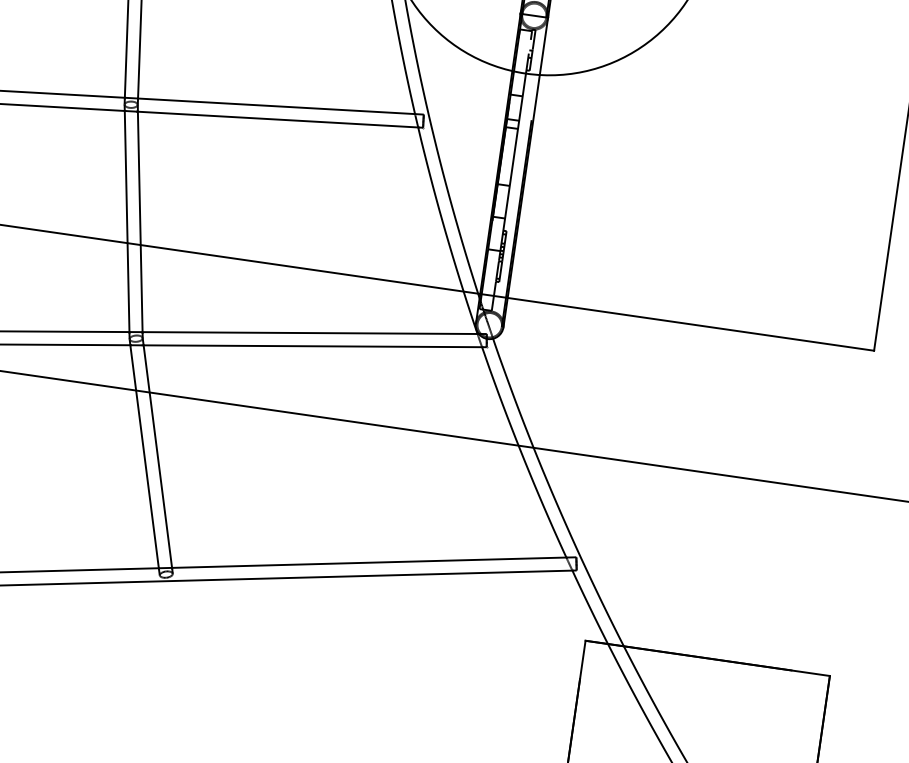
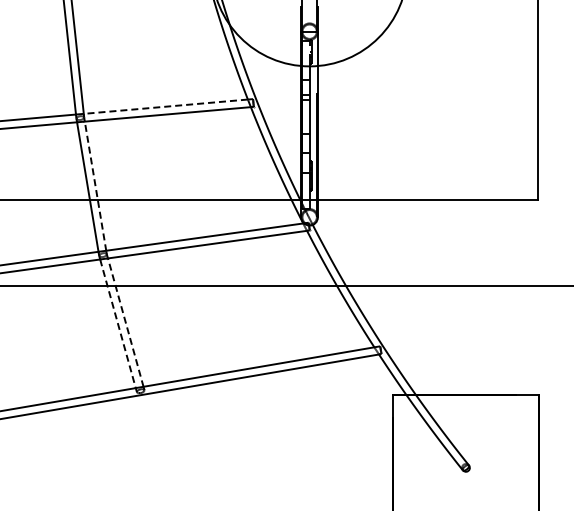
line: (276, 105) -> (165, 106), solid -> dashed
line: (140, 222) -> (95, 186), solid -> dashed
line: (157, 456) -> (125, 322), solid -> dashed
line: (145, 458) -> (118, 324), solid -> dashed

